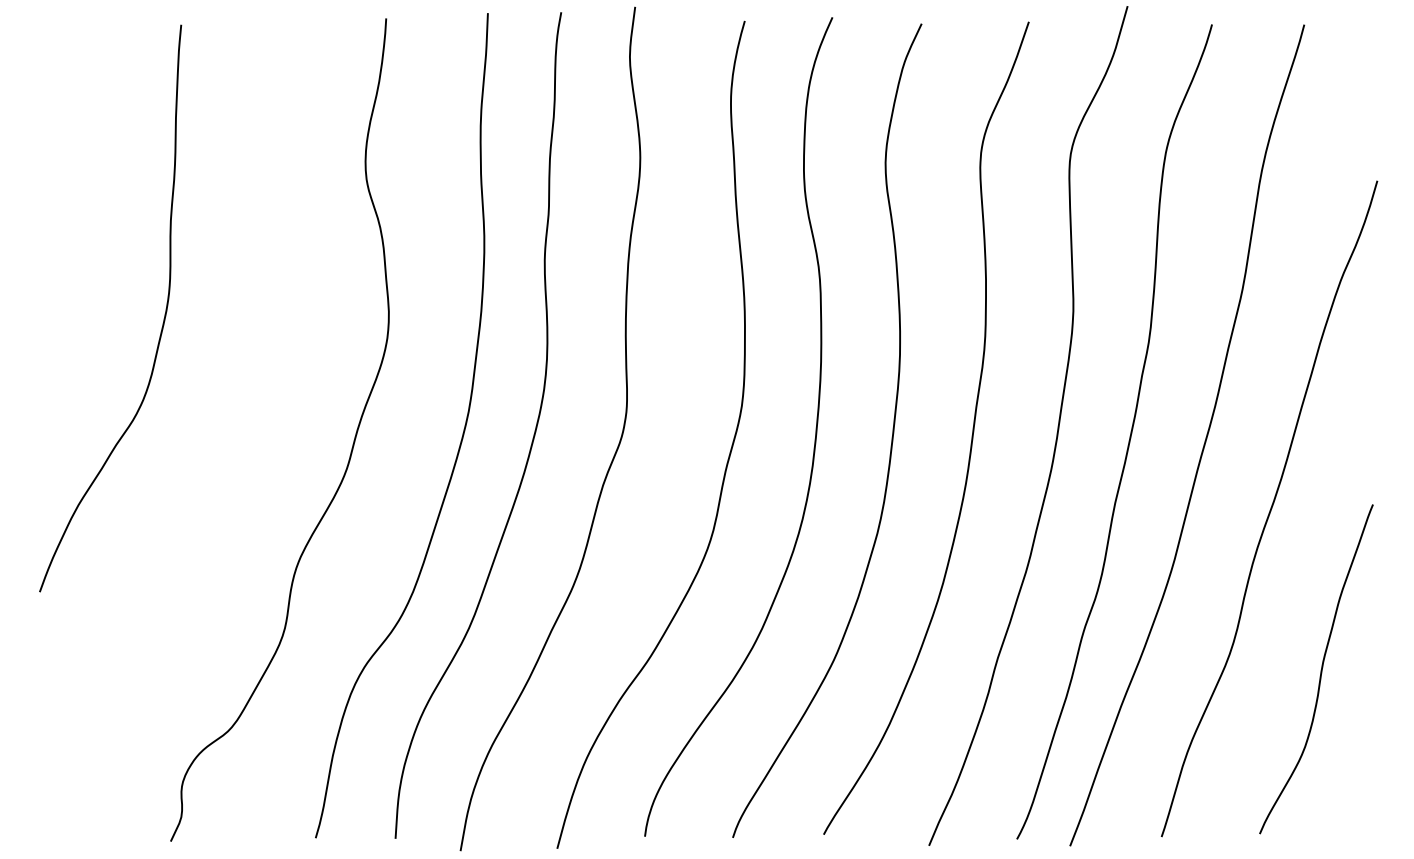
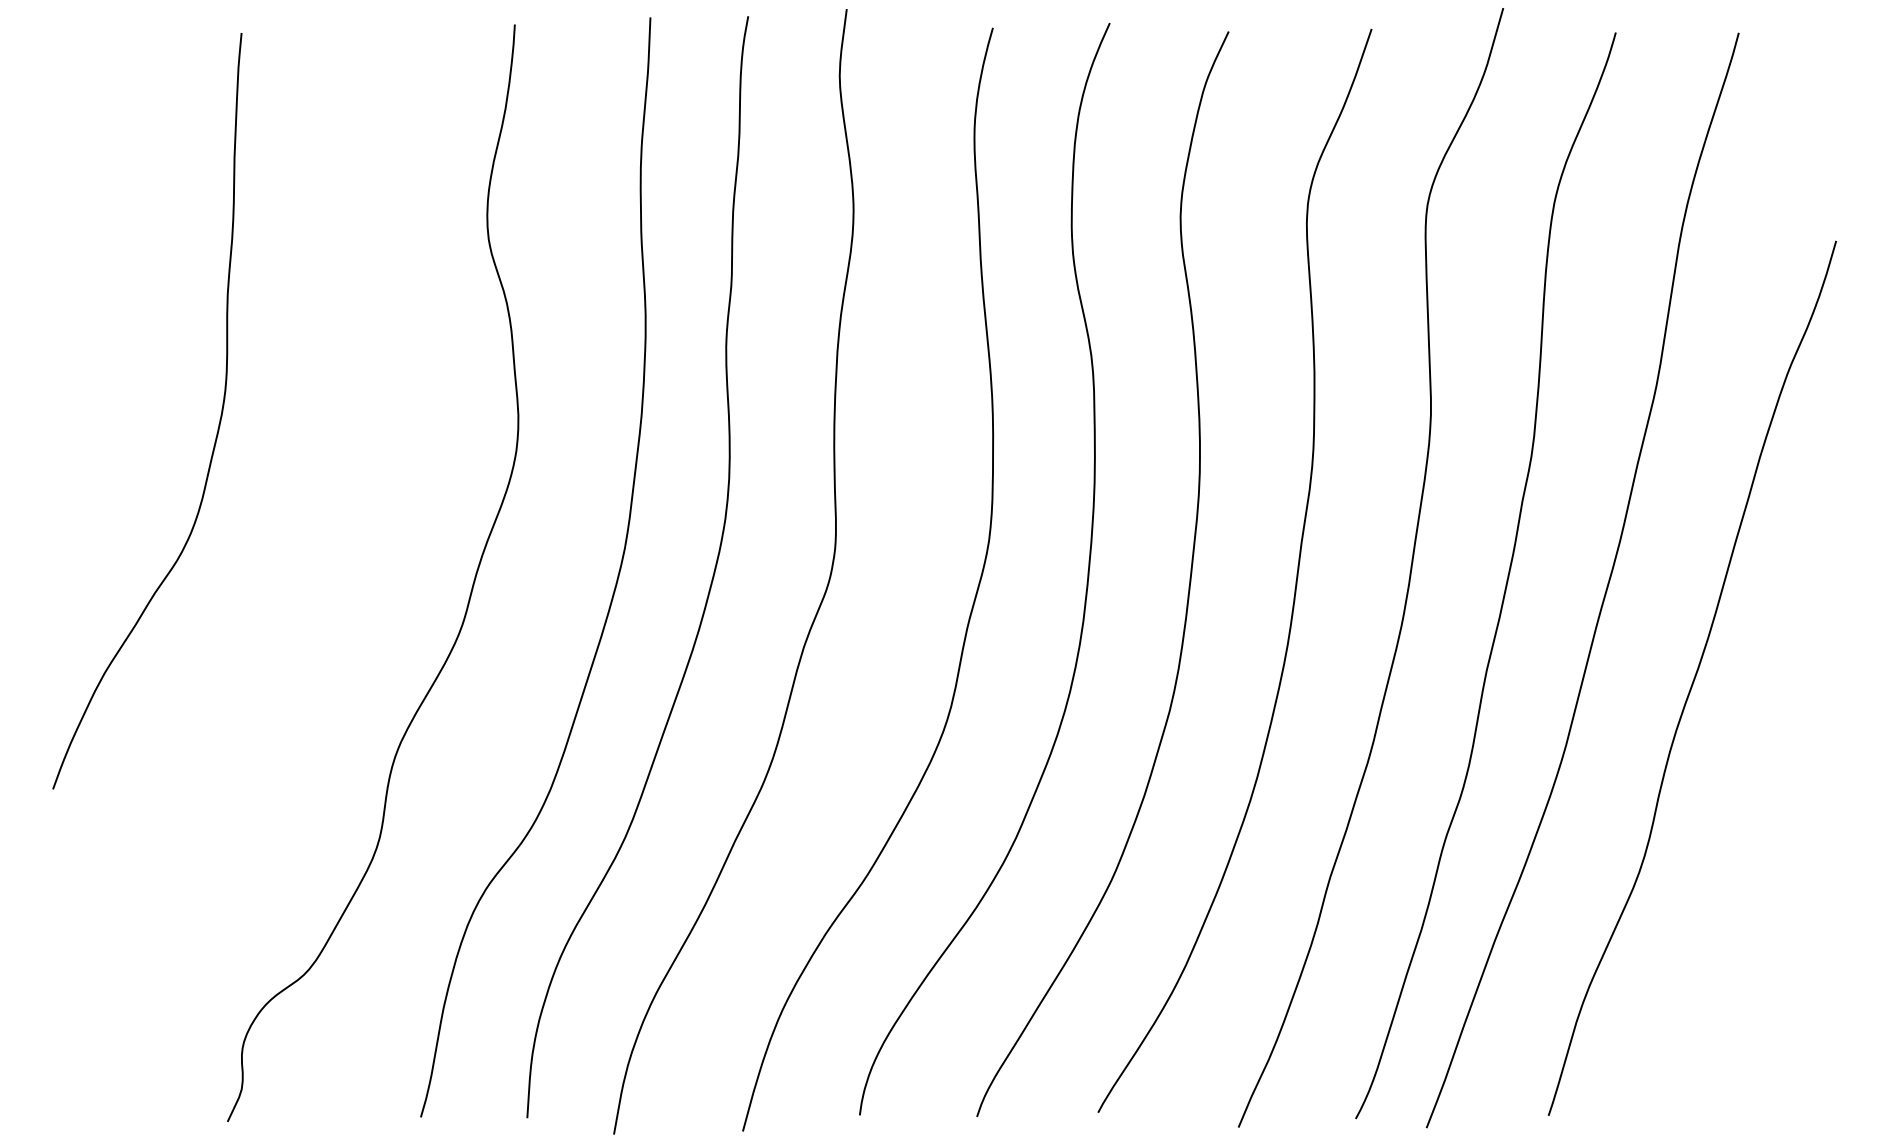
curve: (1321, 668) -> (1761, 891), removed

